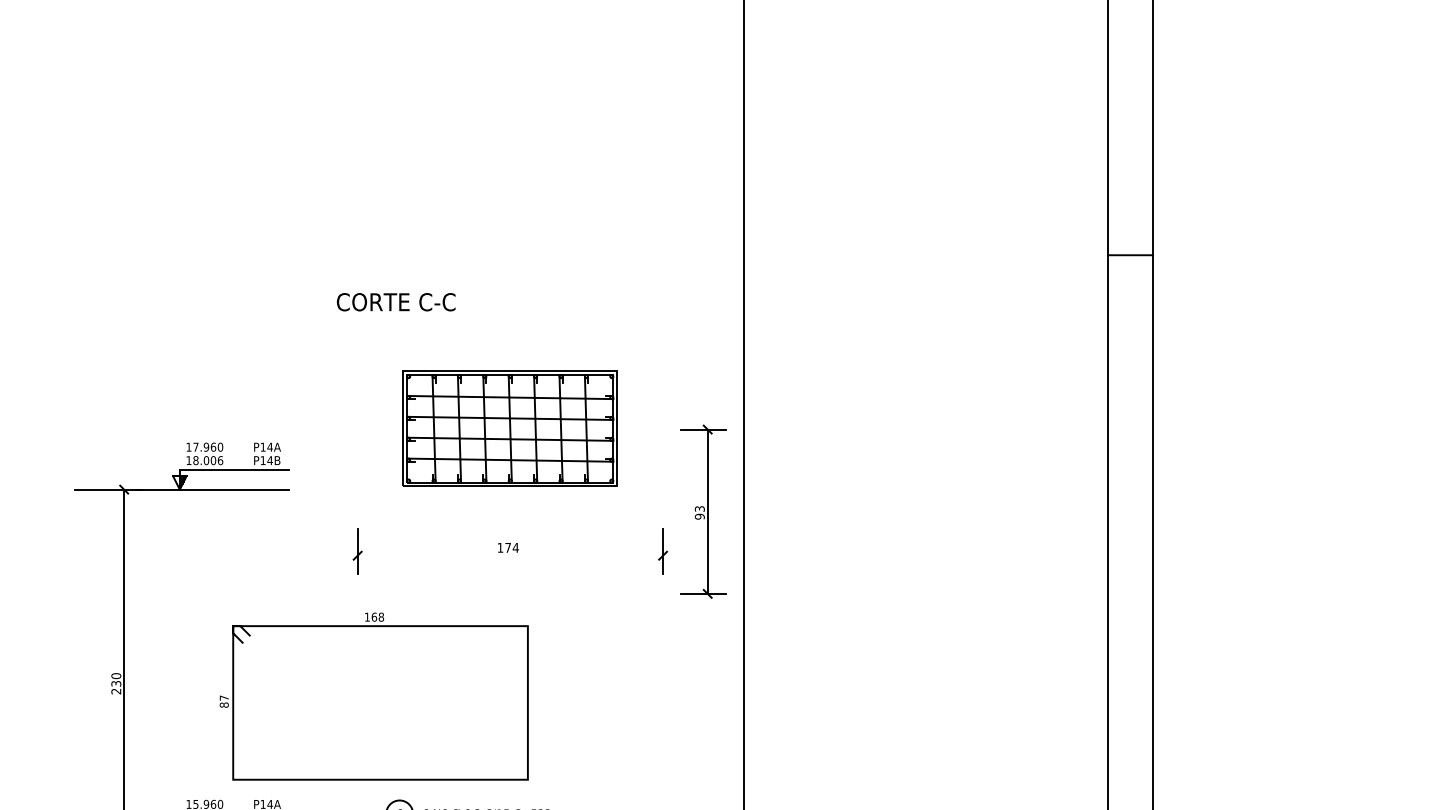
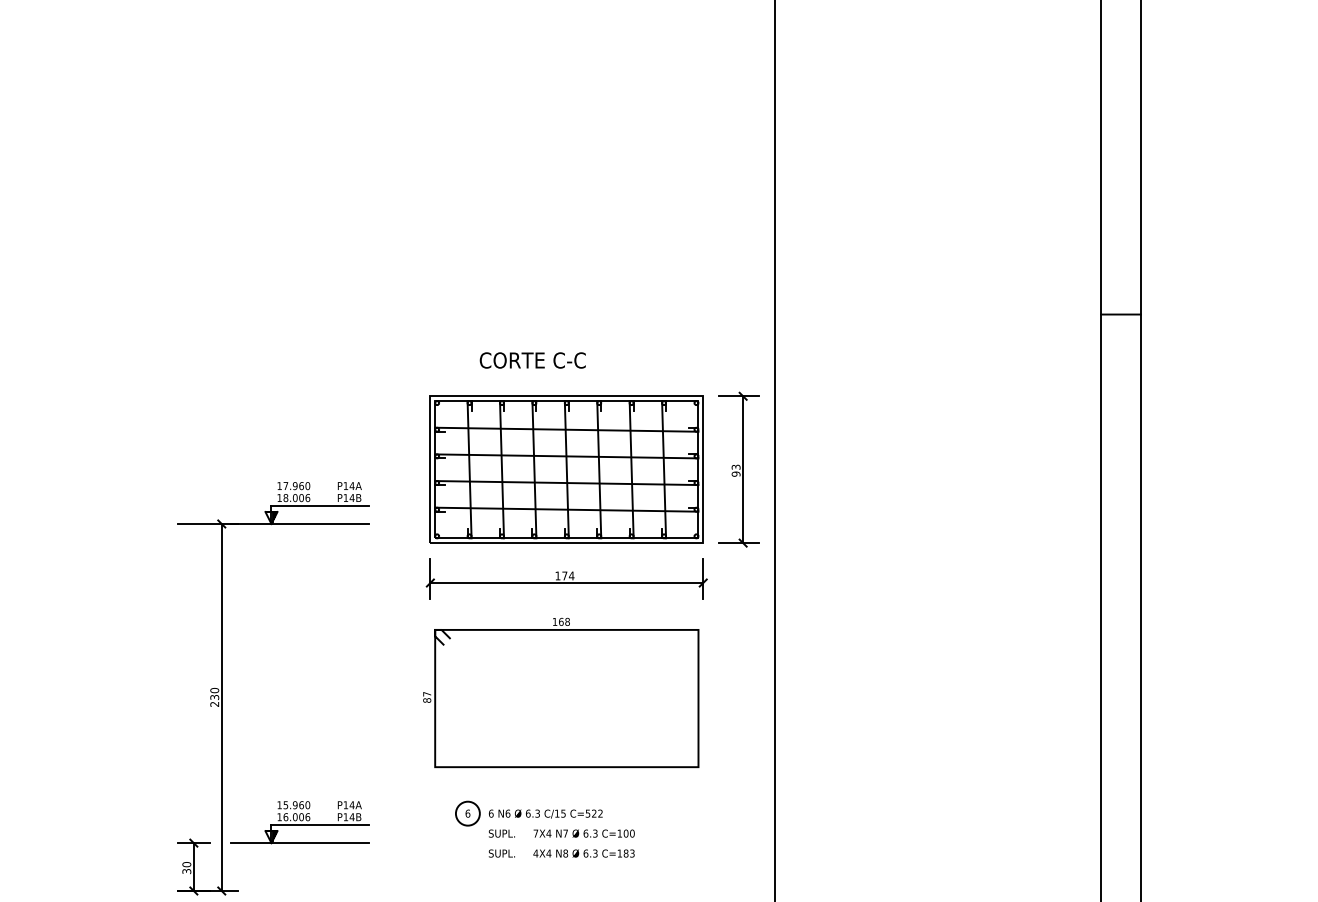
text: (395, 302) -> (532, 360), moved
part: (510, 428) -> (566, 469), size x1.43
part: (702, 511) -> (738, 469), moved
line: (510, 556) -> (566, 583), added
part: (374, 696) -> (561, 692), moved

